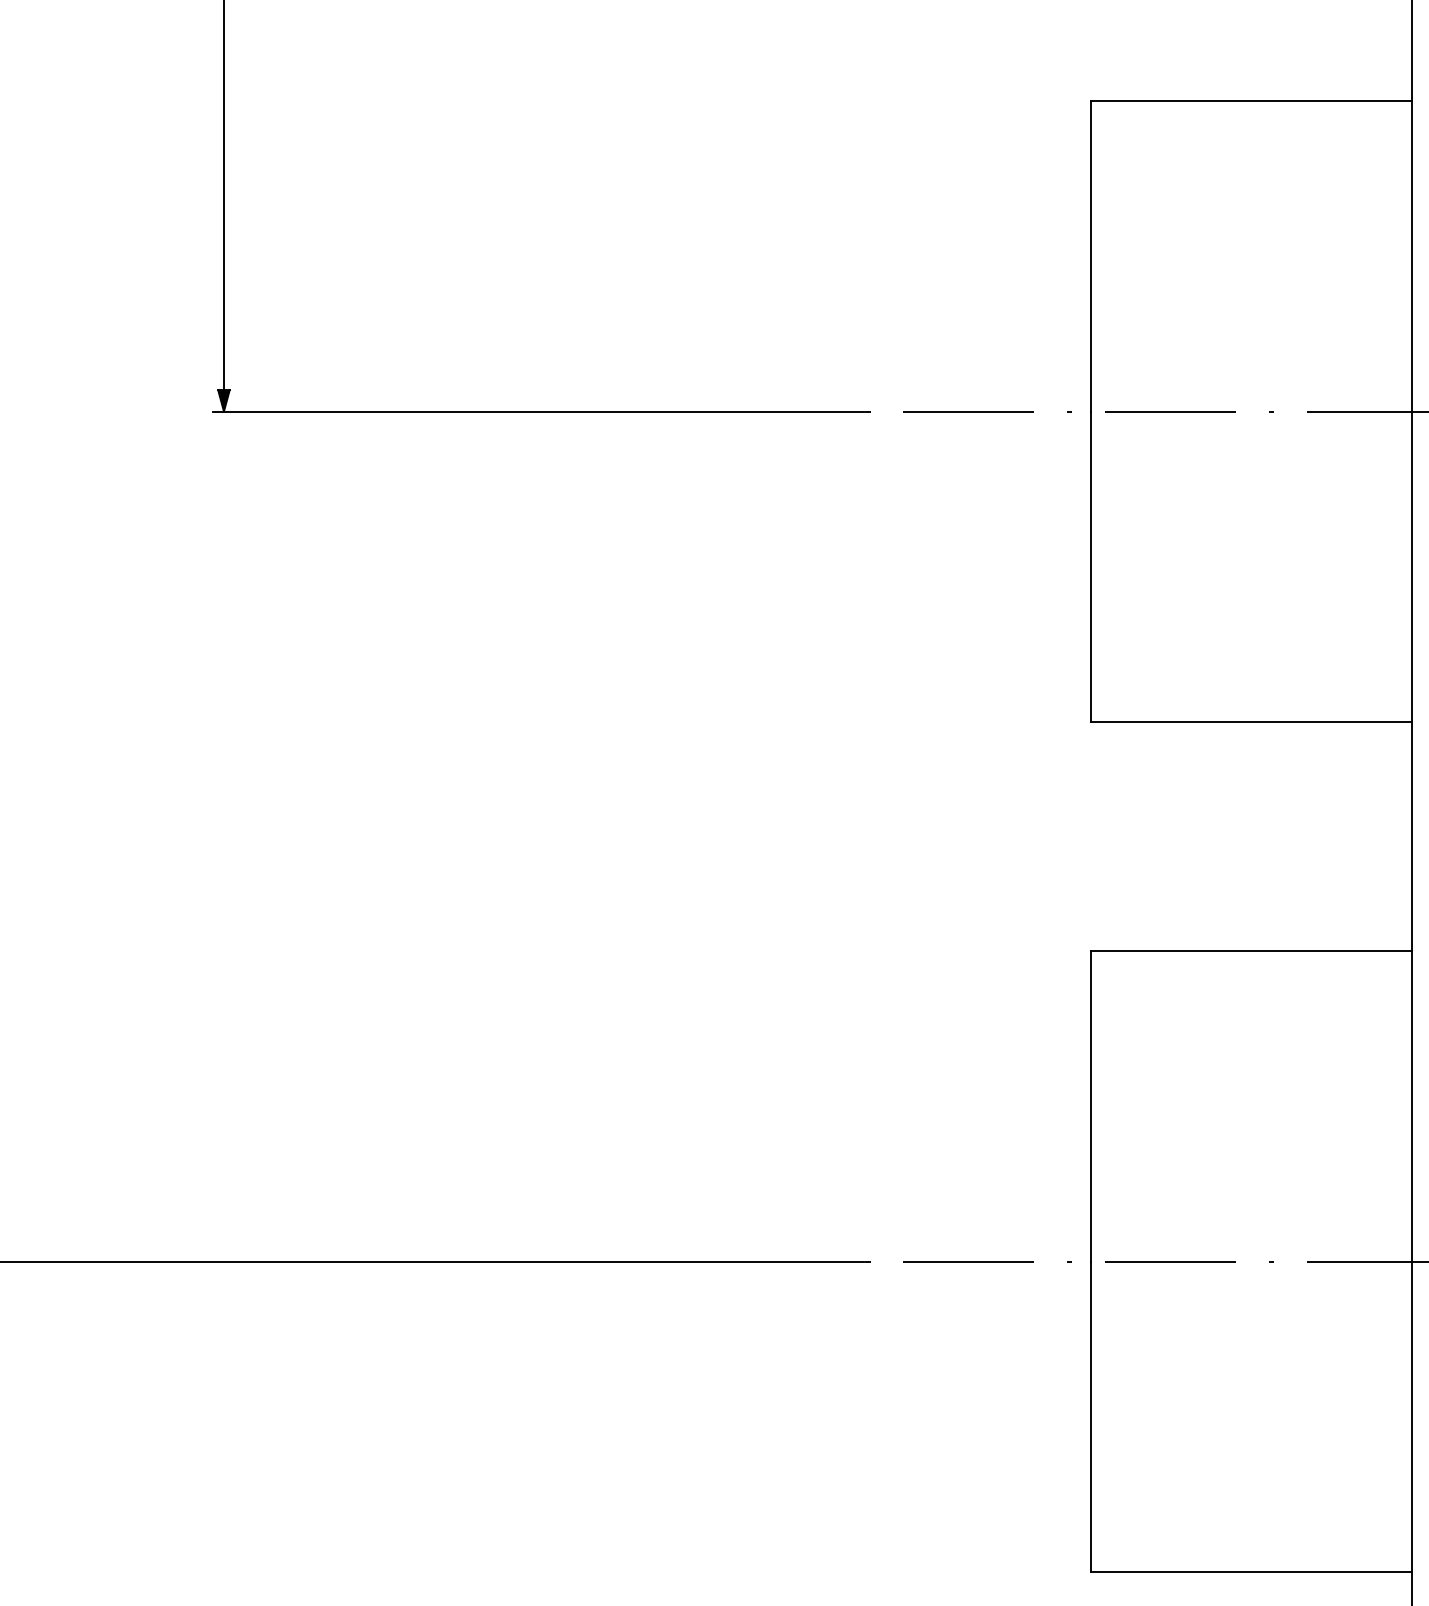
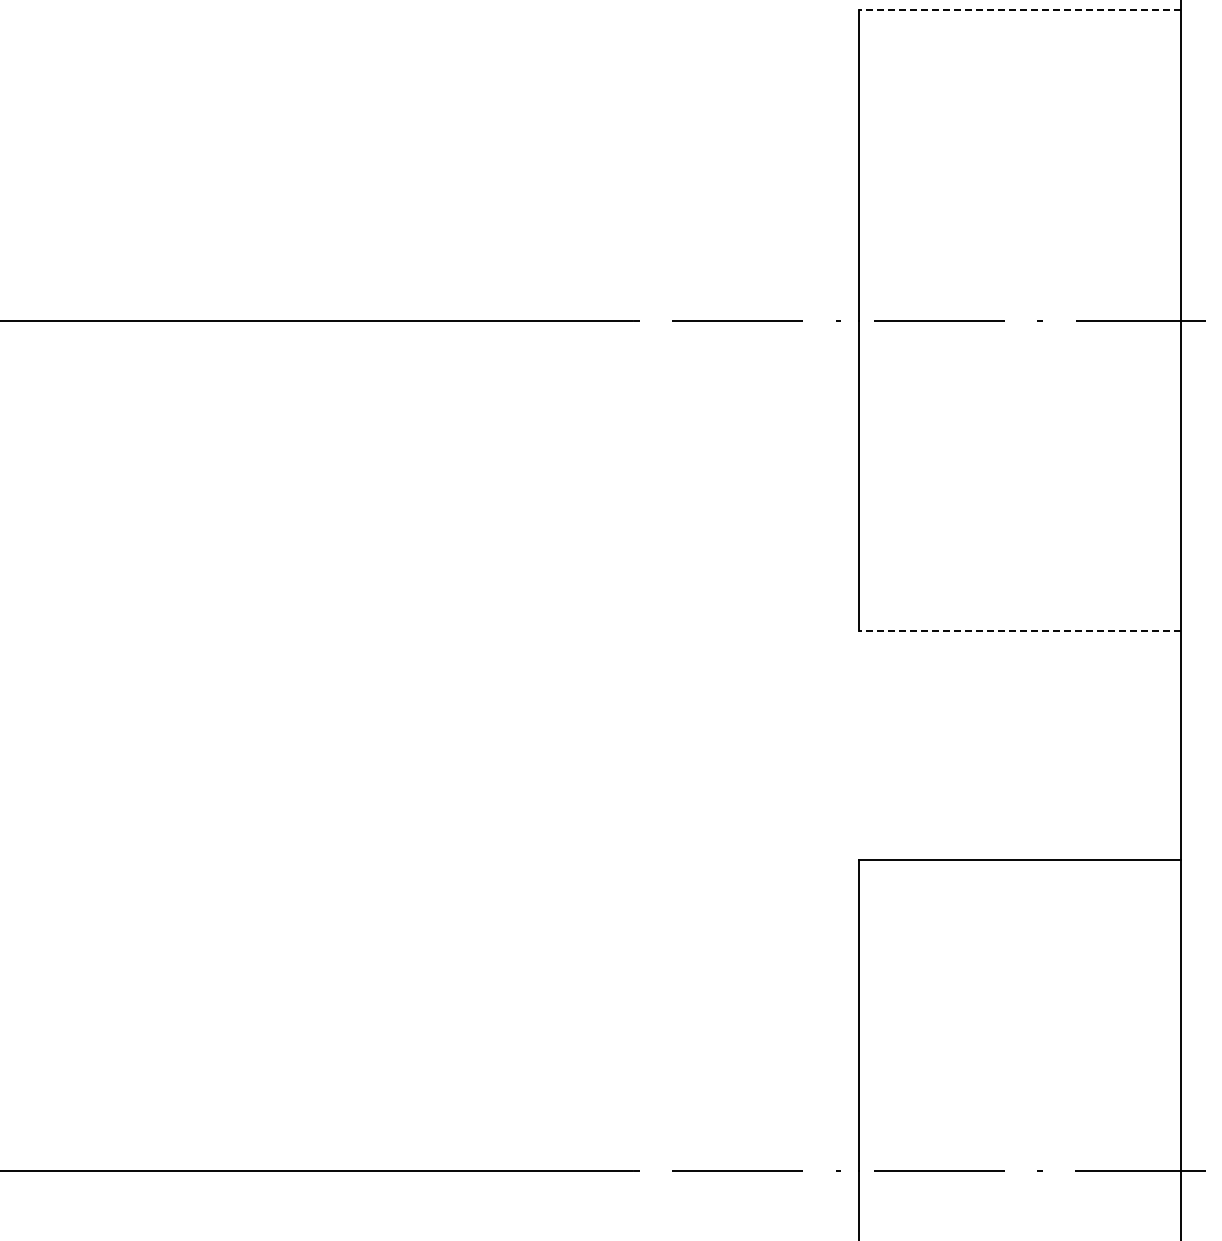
line: (1251, 100) -> (1020, 9), solid -> dashed
line: (1251, 722) -> (1020, 631), solid -> dashed

